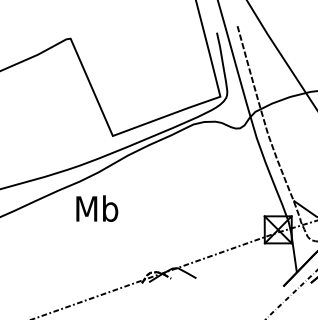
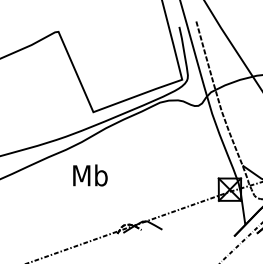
text: (97, 208) -> (90, 175), moved

